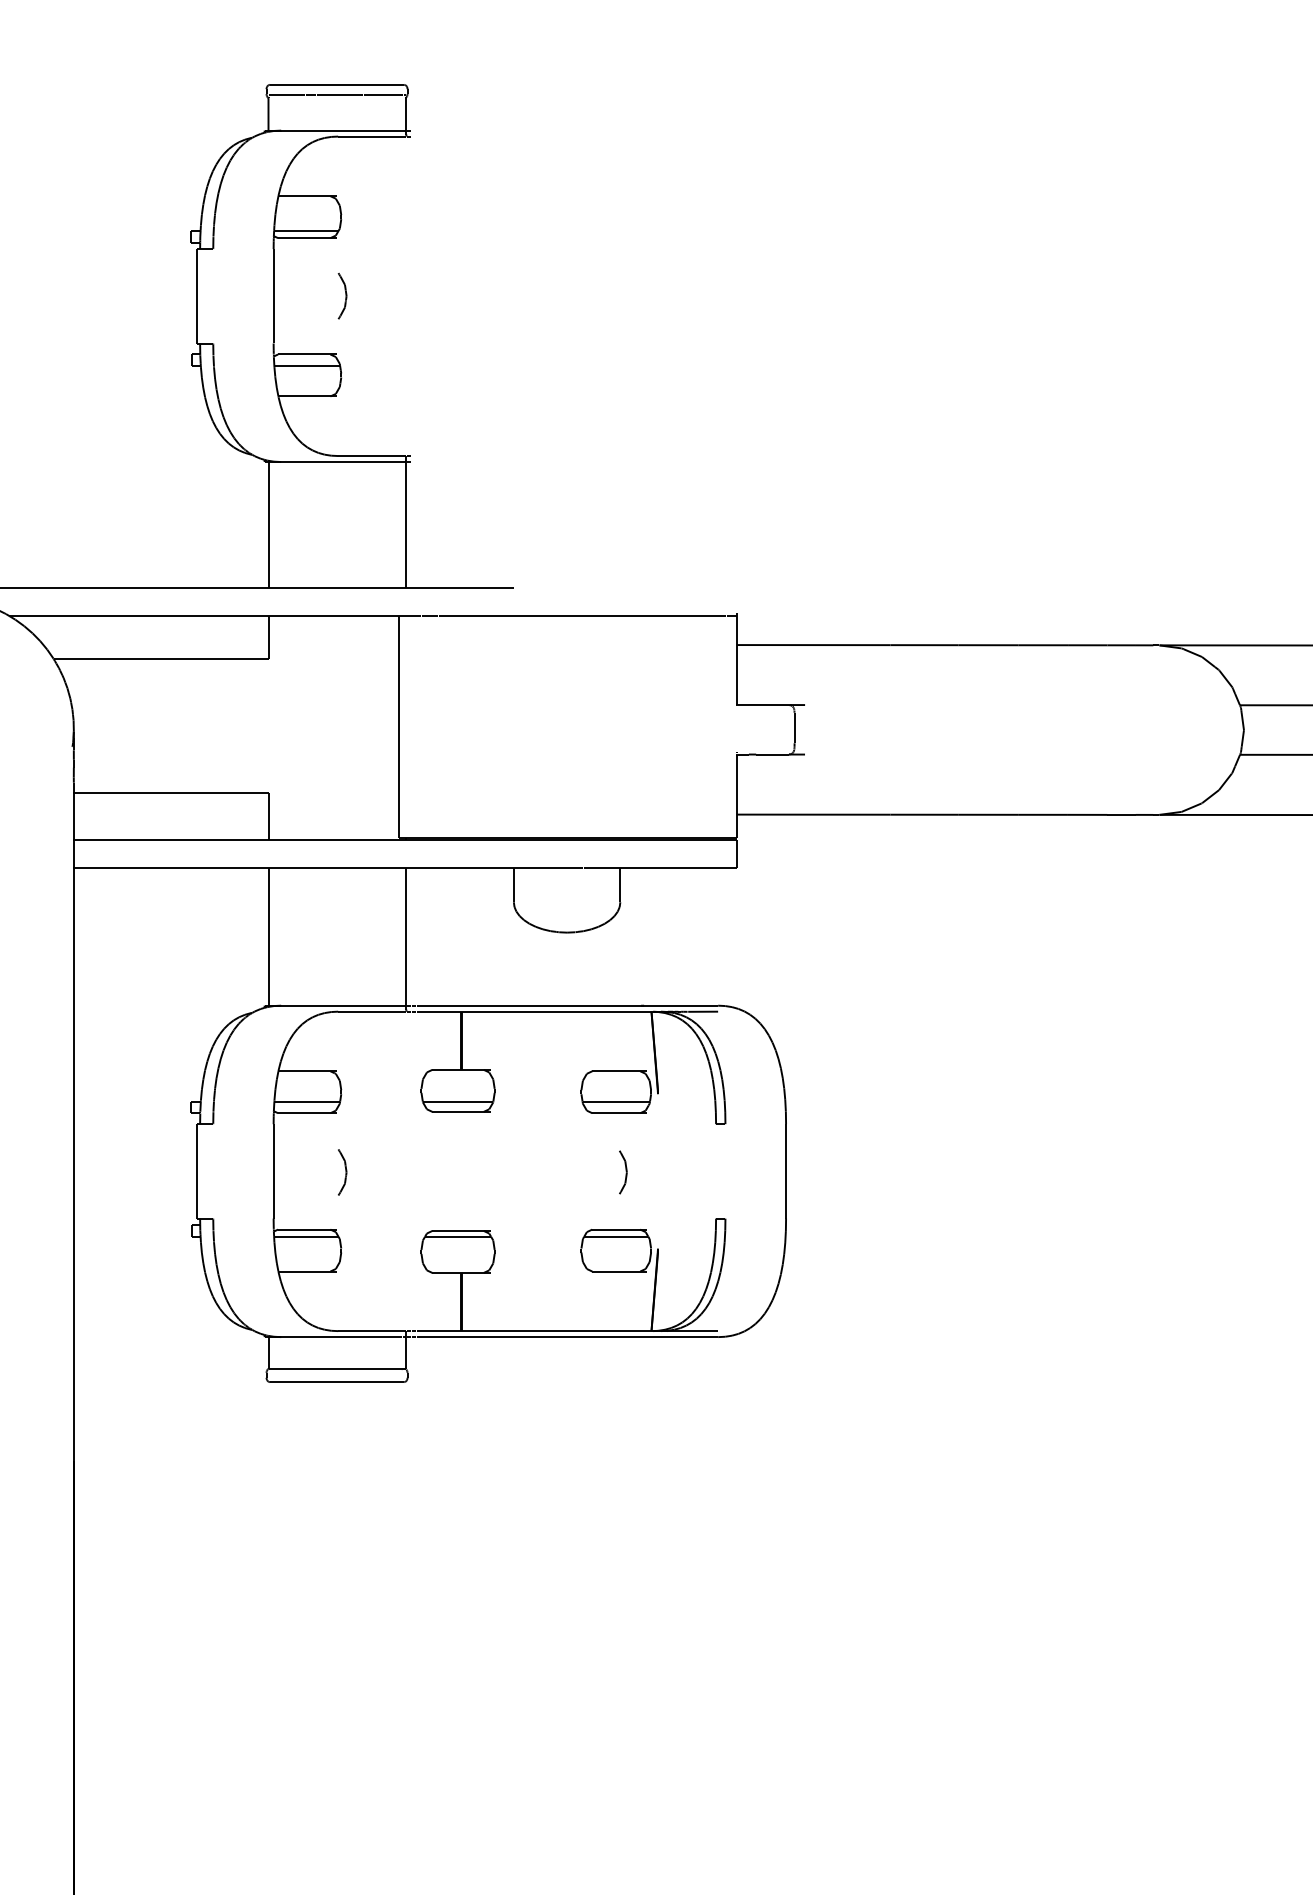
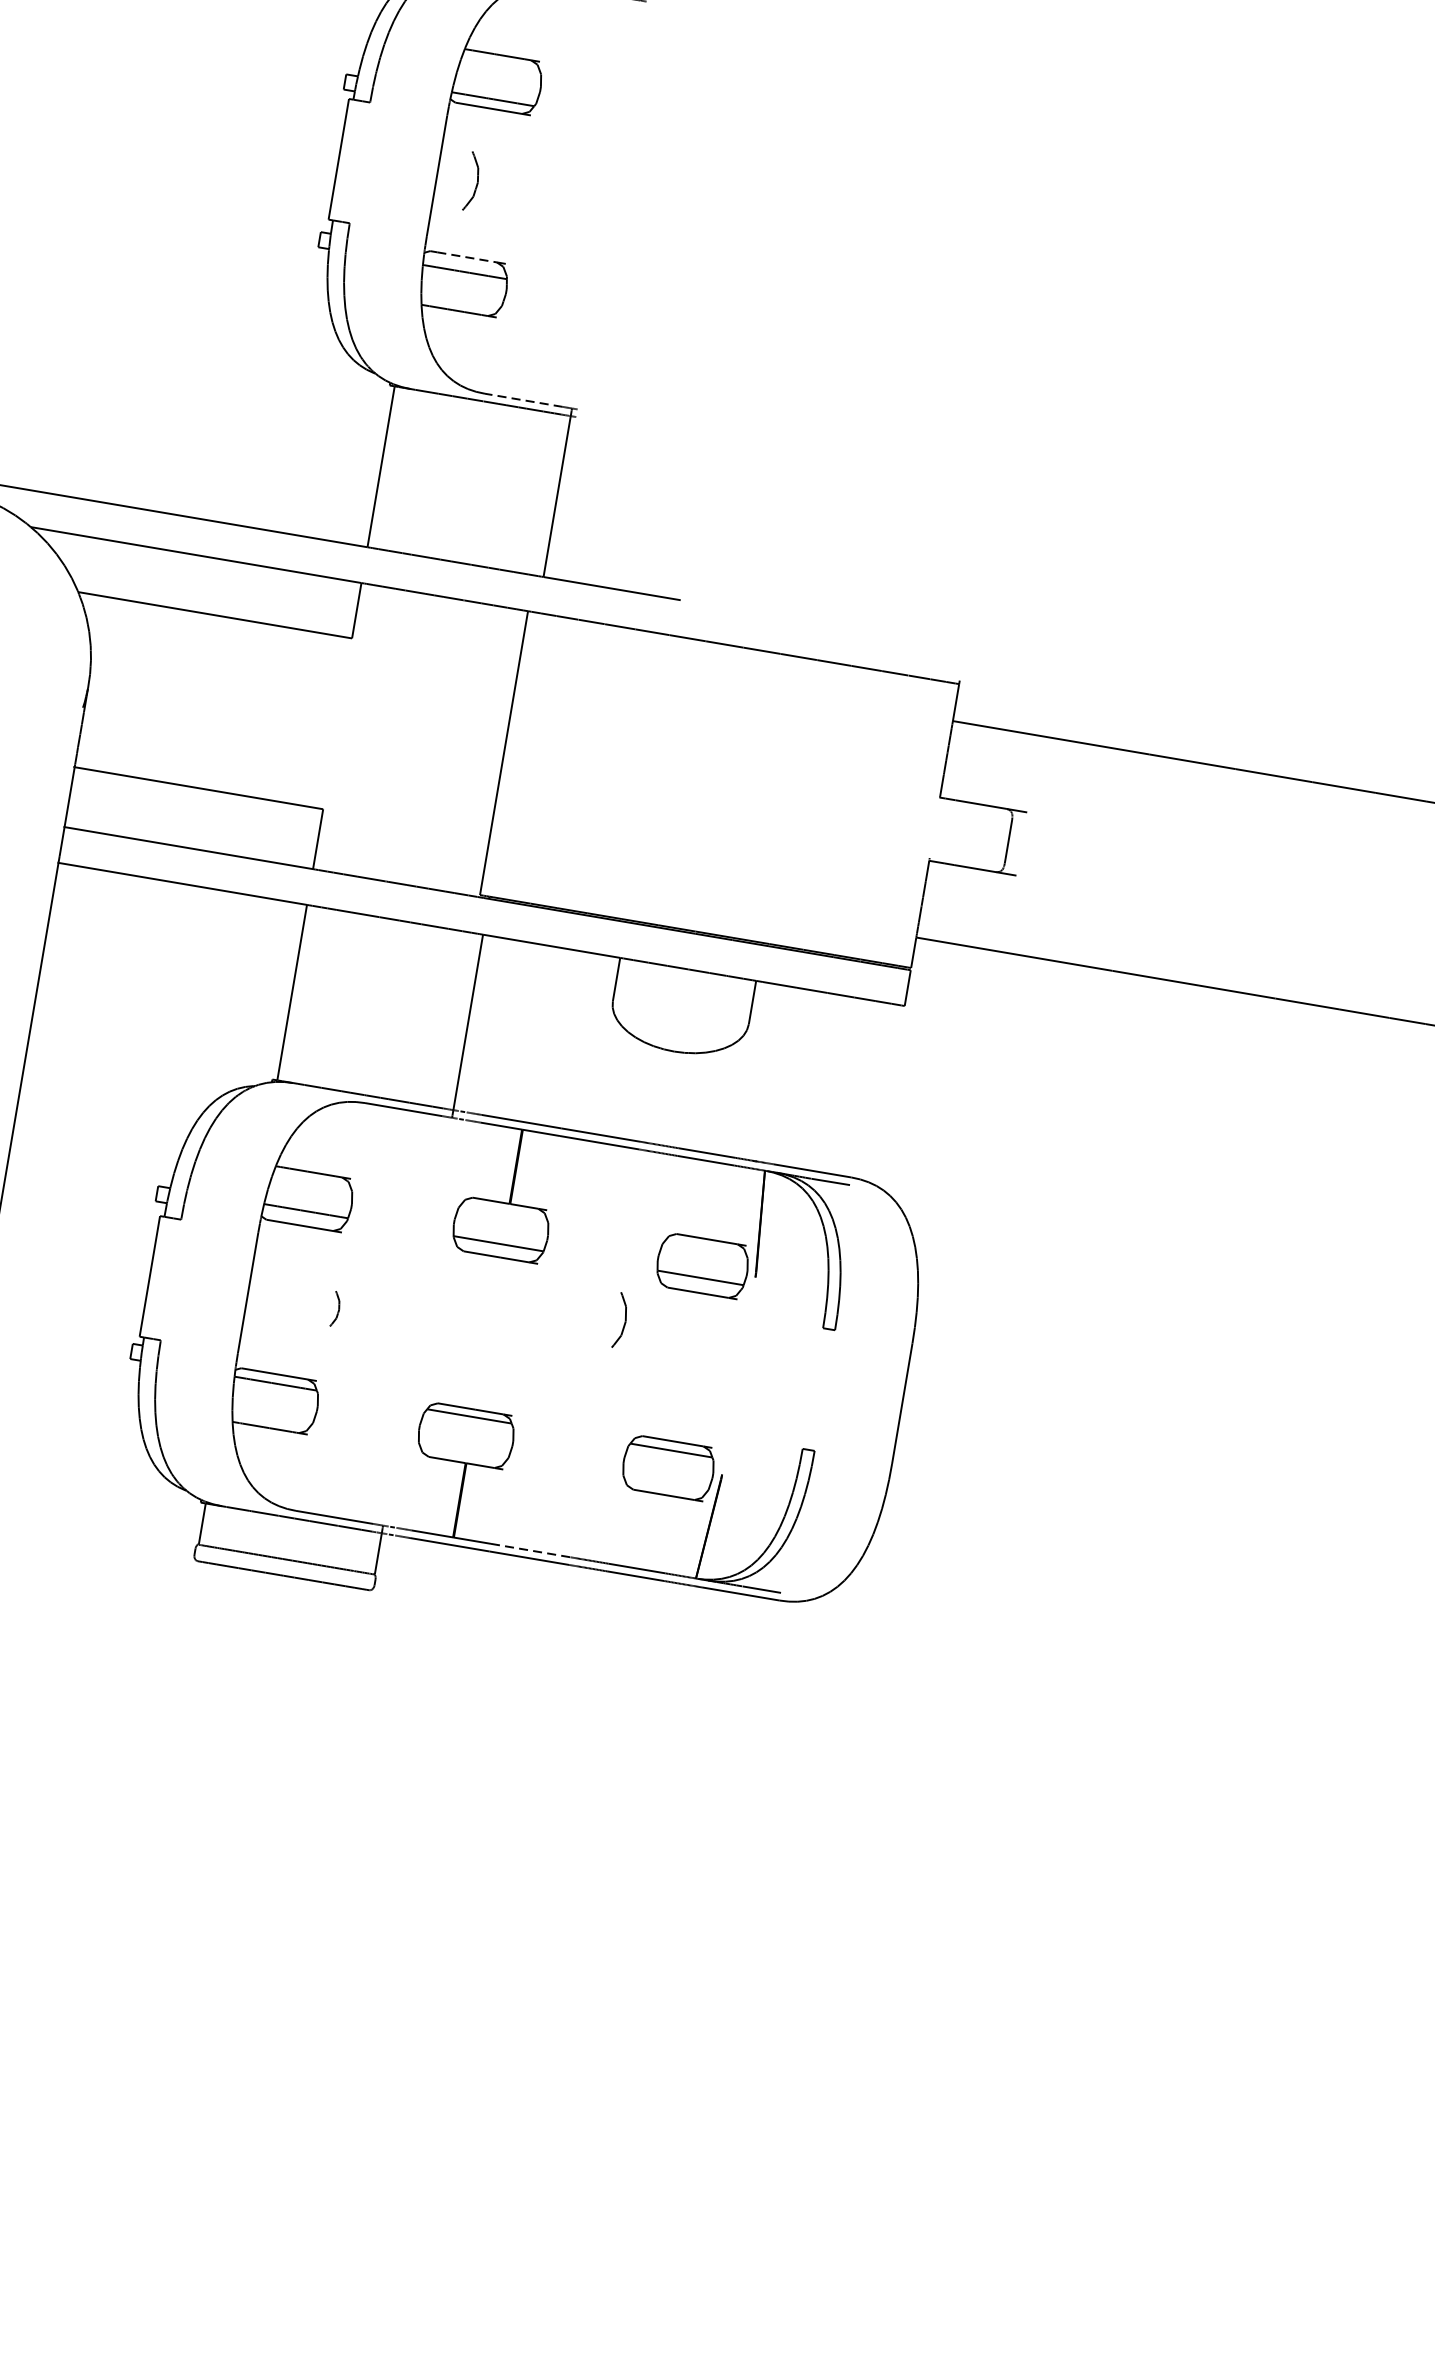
part: (342, 295) -> (472, 180), moved
line: (307, 354) -> (467, 257), solid -> dashed
line: (368, 456) -> (523, 400), solid -> dashed
part: (342, 1172) -> (335, 1309), size x0.6
part: (623, 1172) -> (621, 1320), moved
line: (522, 1331) -> (531, 1551), solid -> dashed

